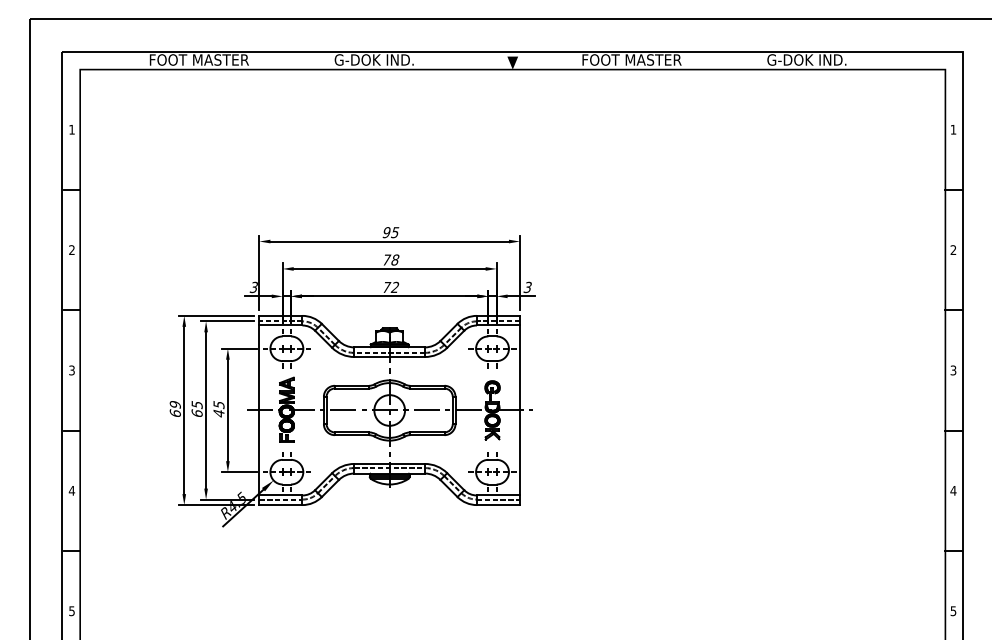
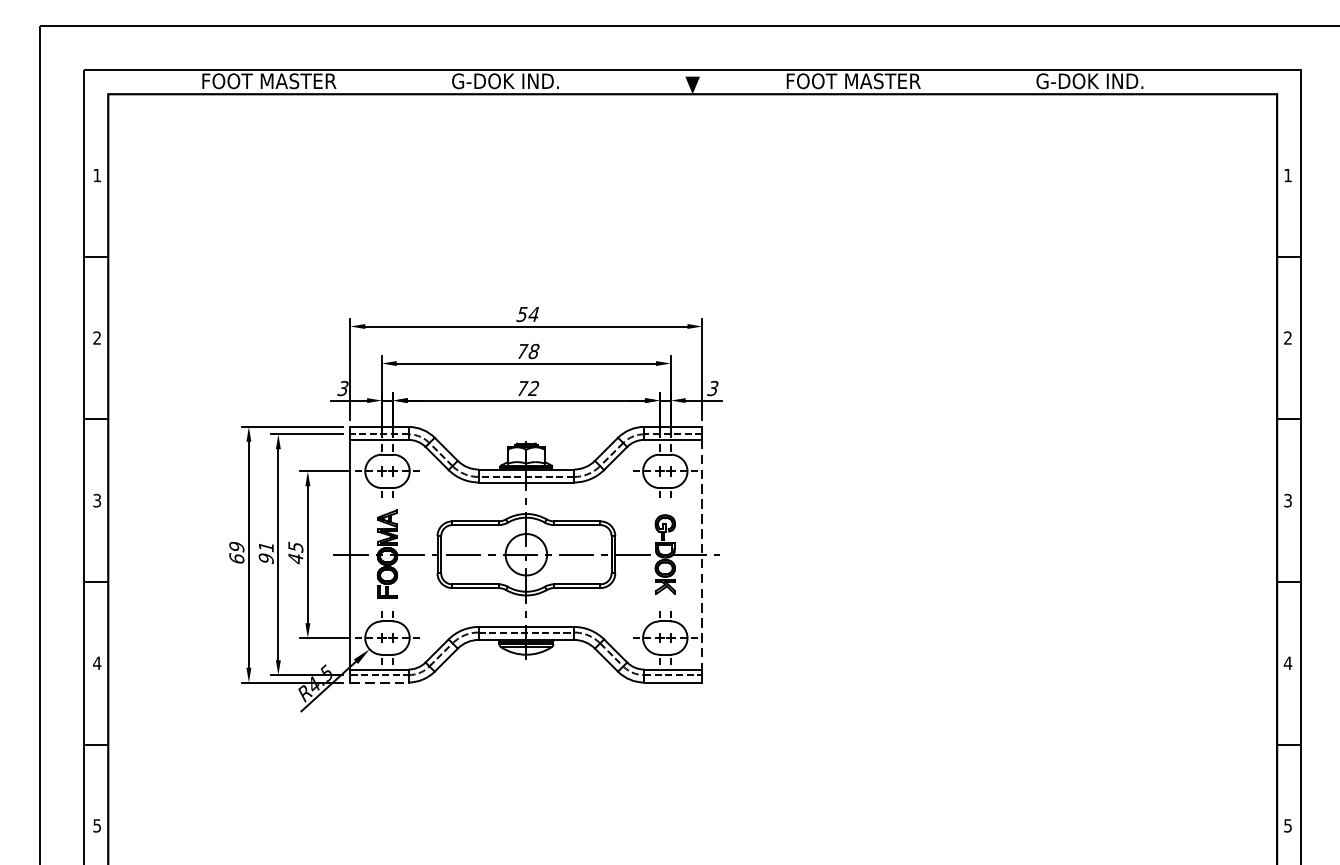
text: (390, 232) -> (527, 314), 95 -> 54
text: (196, 409) -> (265, 553), 65 -> 91
line: (519, 410) -> (701, 554), solid -> dashed
line: (280, 505) -> (378, 683), solid -> dashed

